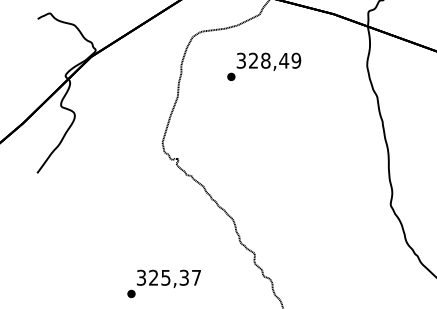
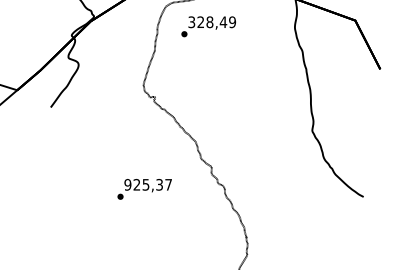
text: (263, 66) -> (208, 26), moved
text: (140, 277) -> (127, 184), 325,37 -> 925,37

